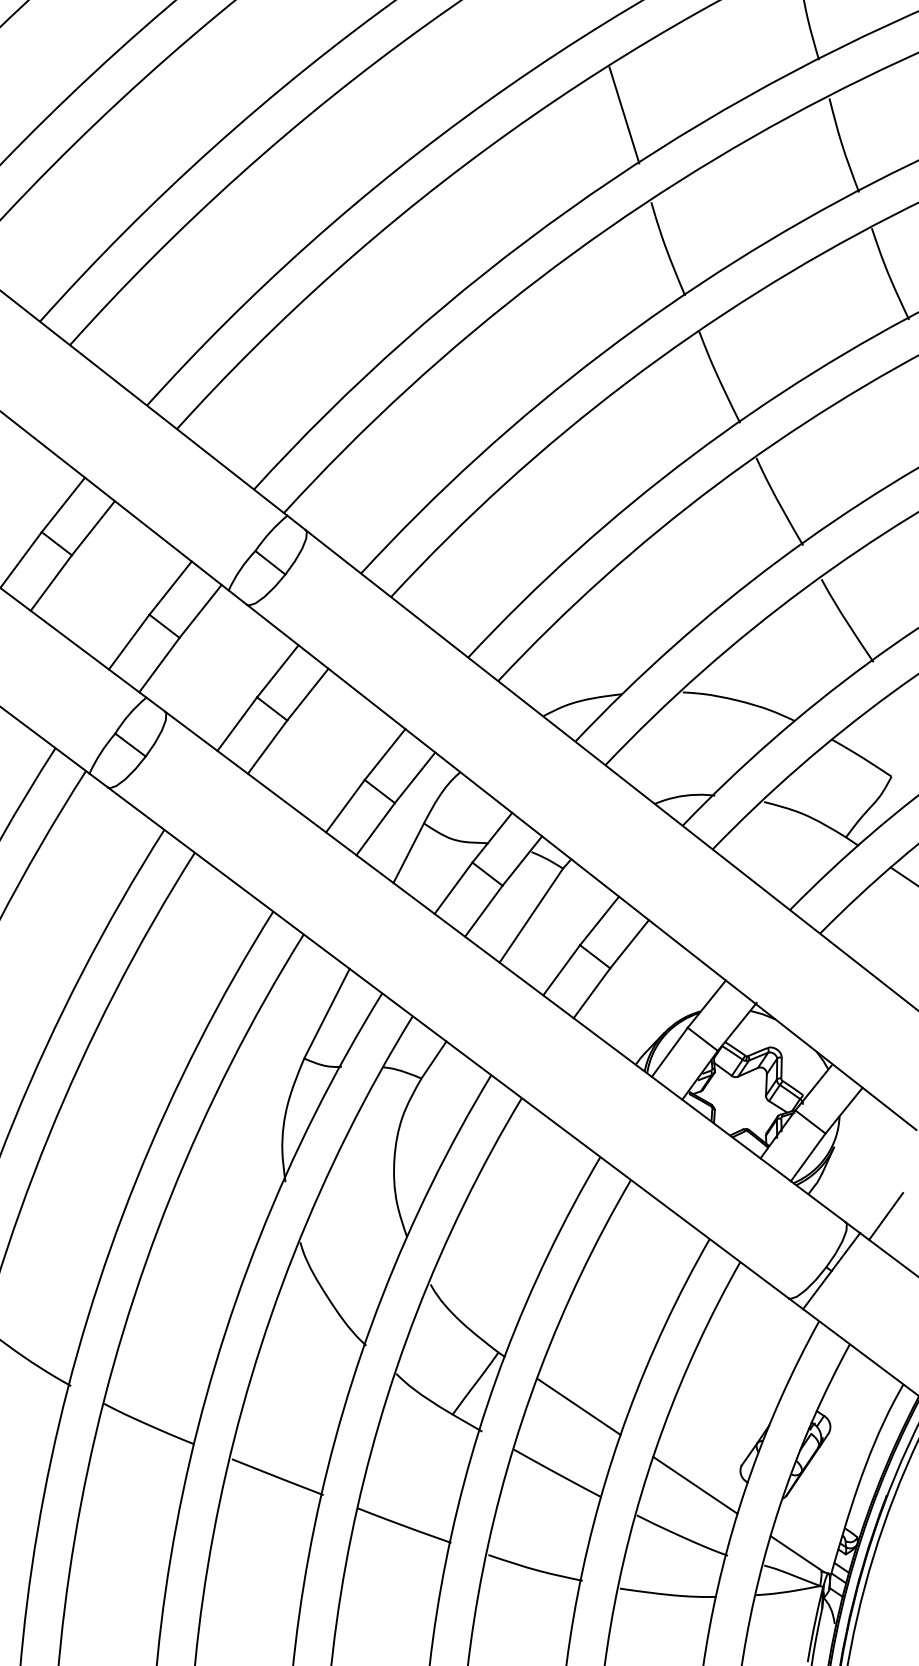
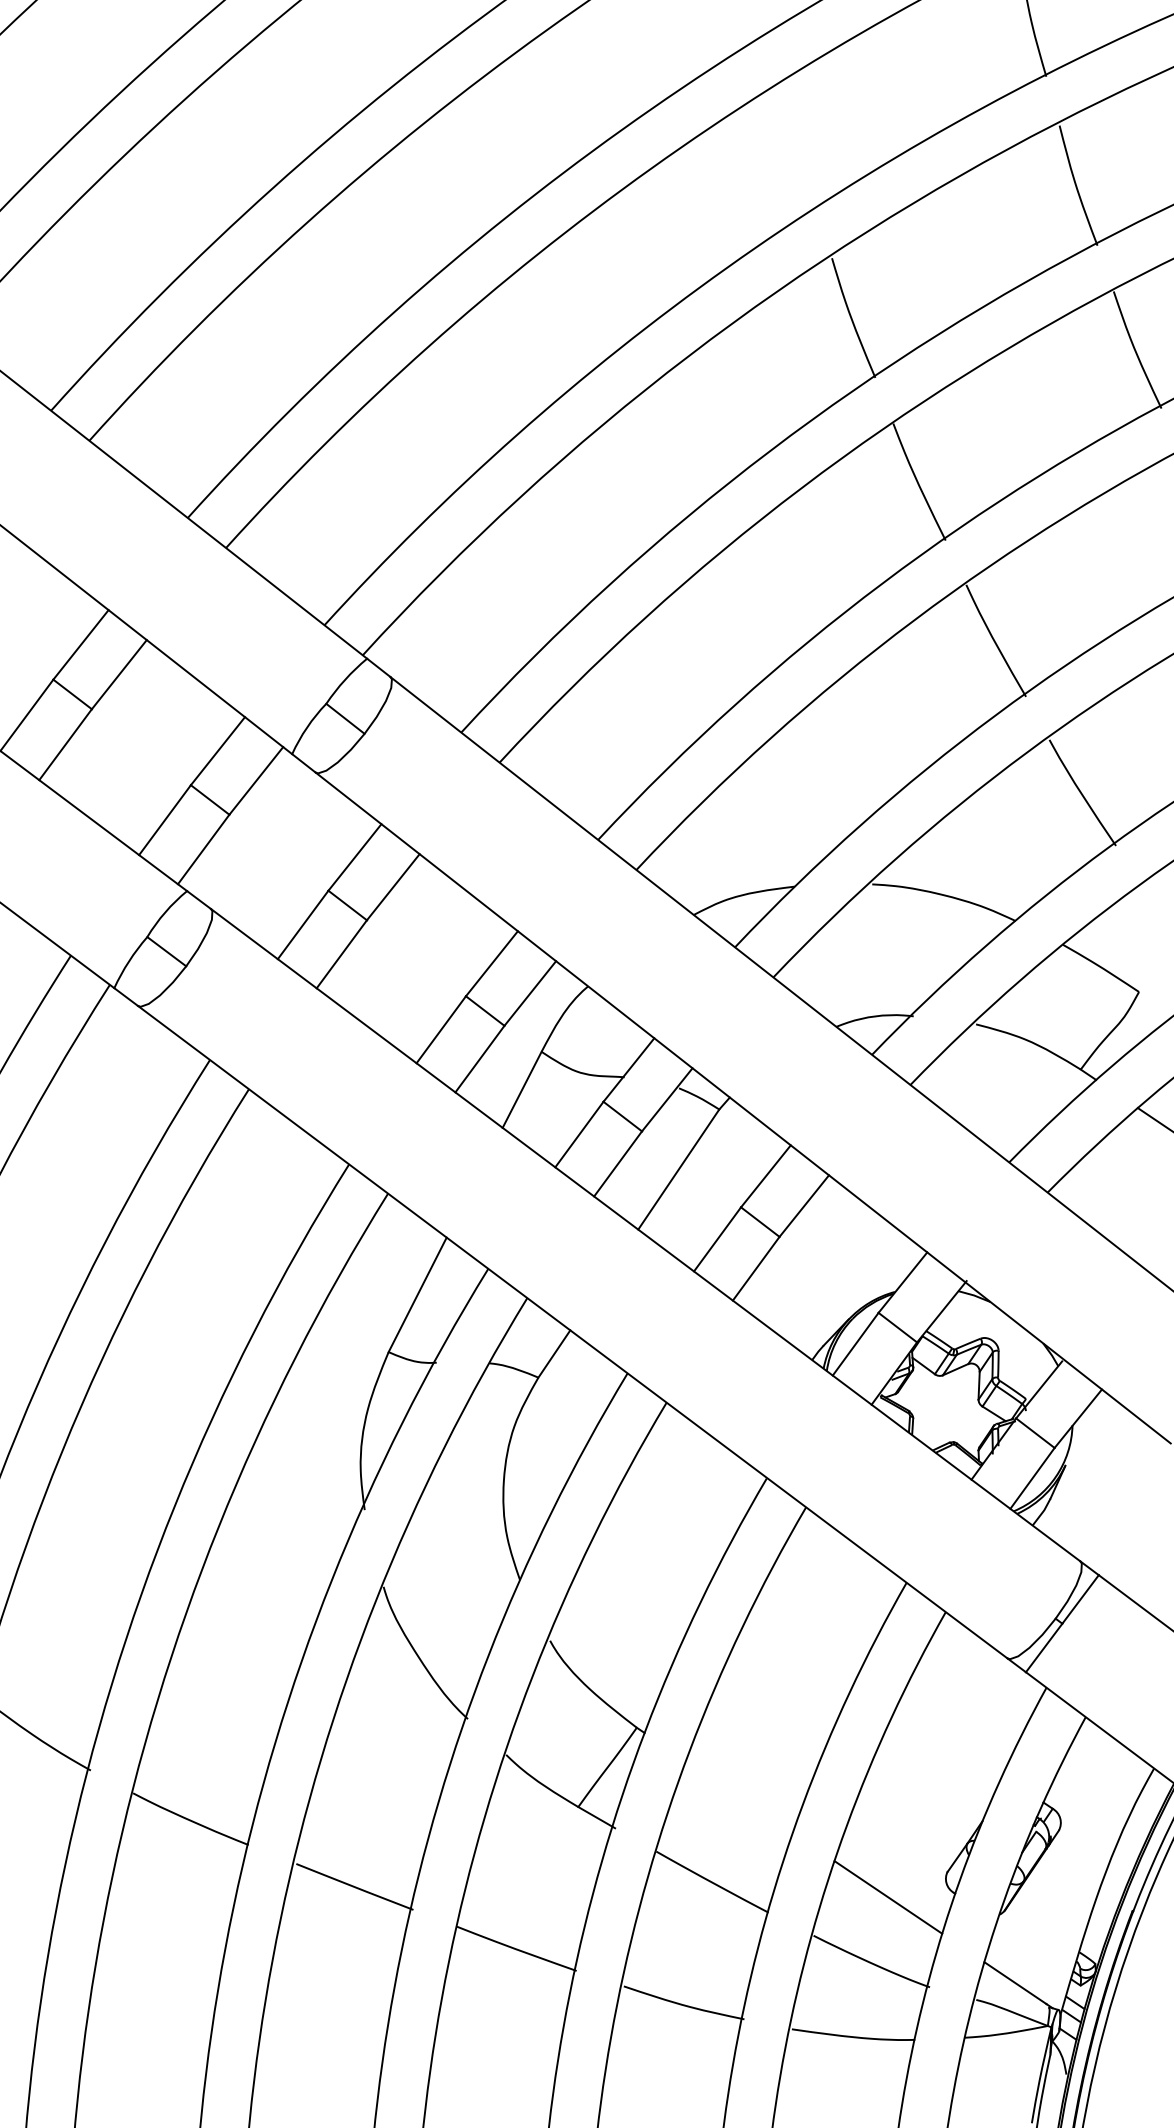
line: (624, 115) -> (797, 147), removed
line: (886, 1216) -> (1132, 1553), removed
line: (578, 1406) -> (739, 1796), removed

